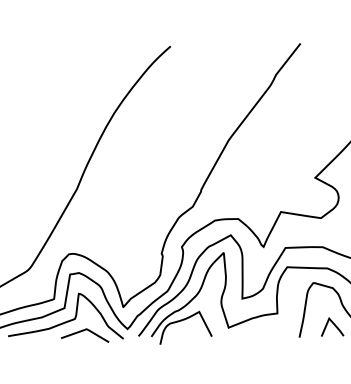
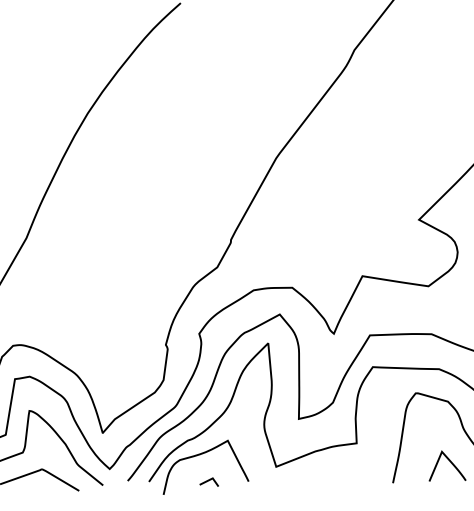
line: (188, 336) -> (210, 481), added

